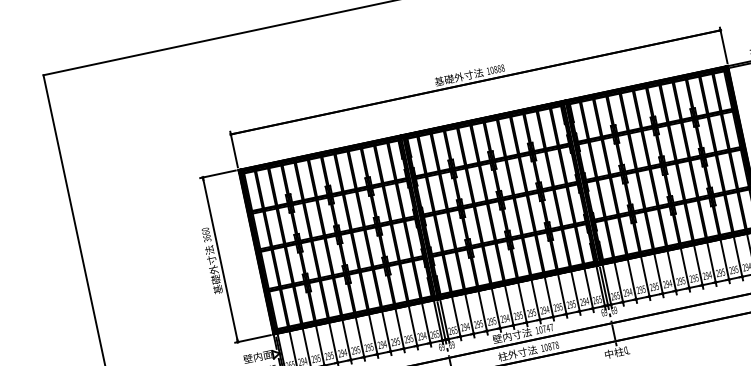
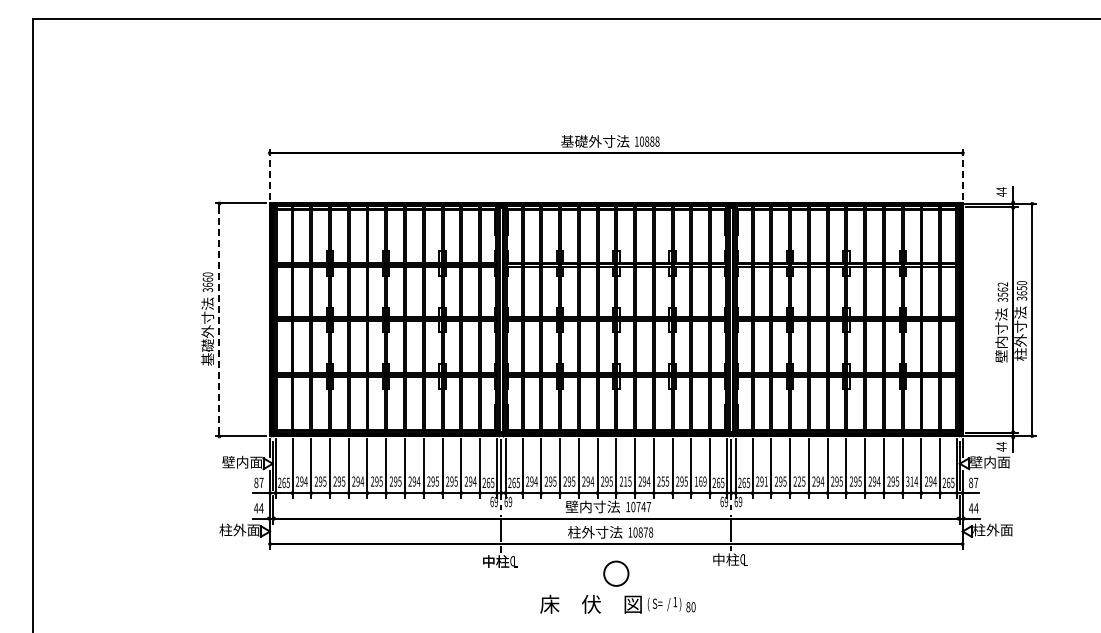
line: (723, 45) -> (962, 174), solid -> dashed
line: (233, 149) -> (269, 174), solid -> dashed
line: (220, 259) -> (219, 319), solid -> dashed
text: (734, 269) -> (912, 481), 295 -> 314
text: (654, 286) -> (799, 481), 295 -> 225
text: (631, 291) -> (766, 481), 294 -> 291
text: (584, 301) -> (700, 481), 294 -> 169
text: (557, 307) -> (662, 481), 295 -> 255
text: (531, 312) -> (625, 481), 295 -> 215

